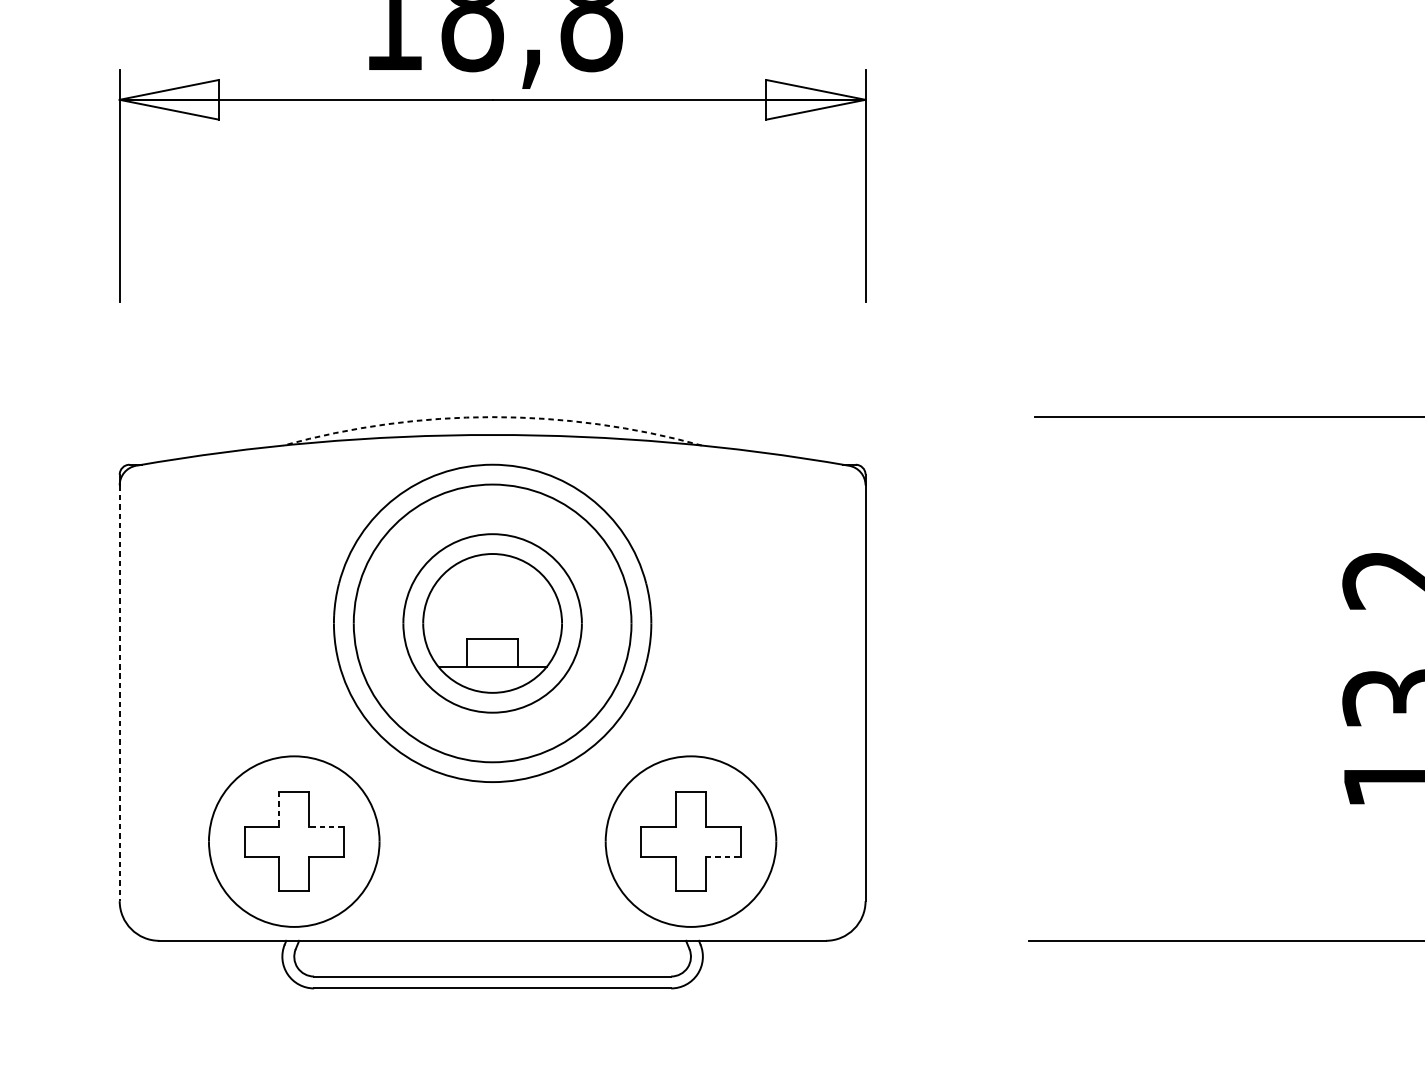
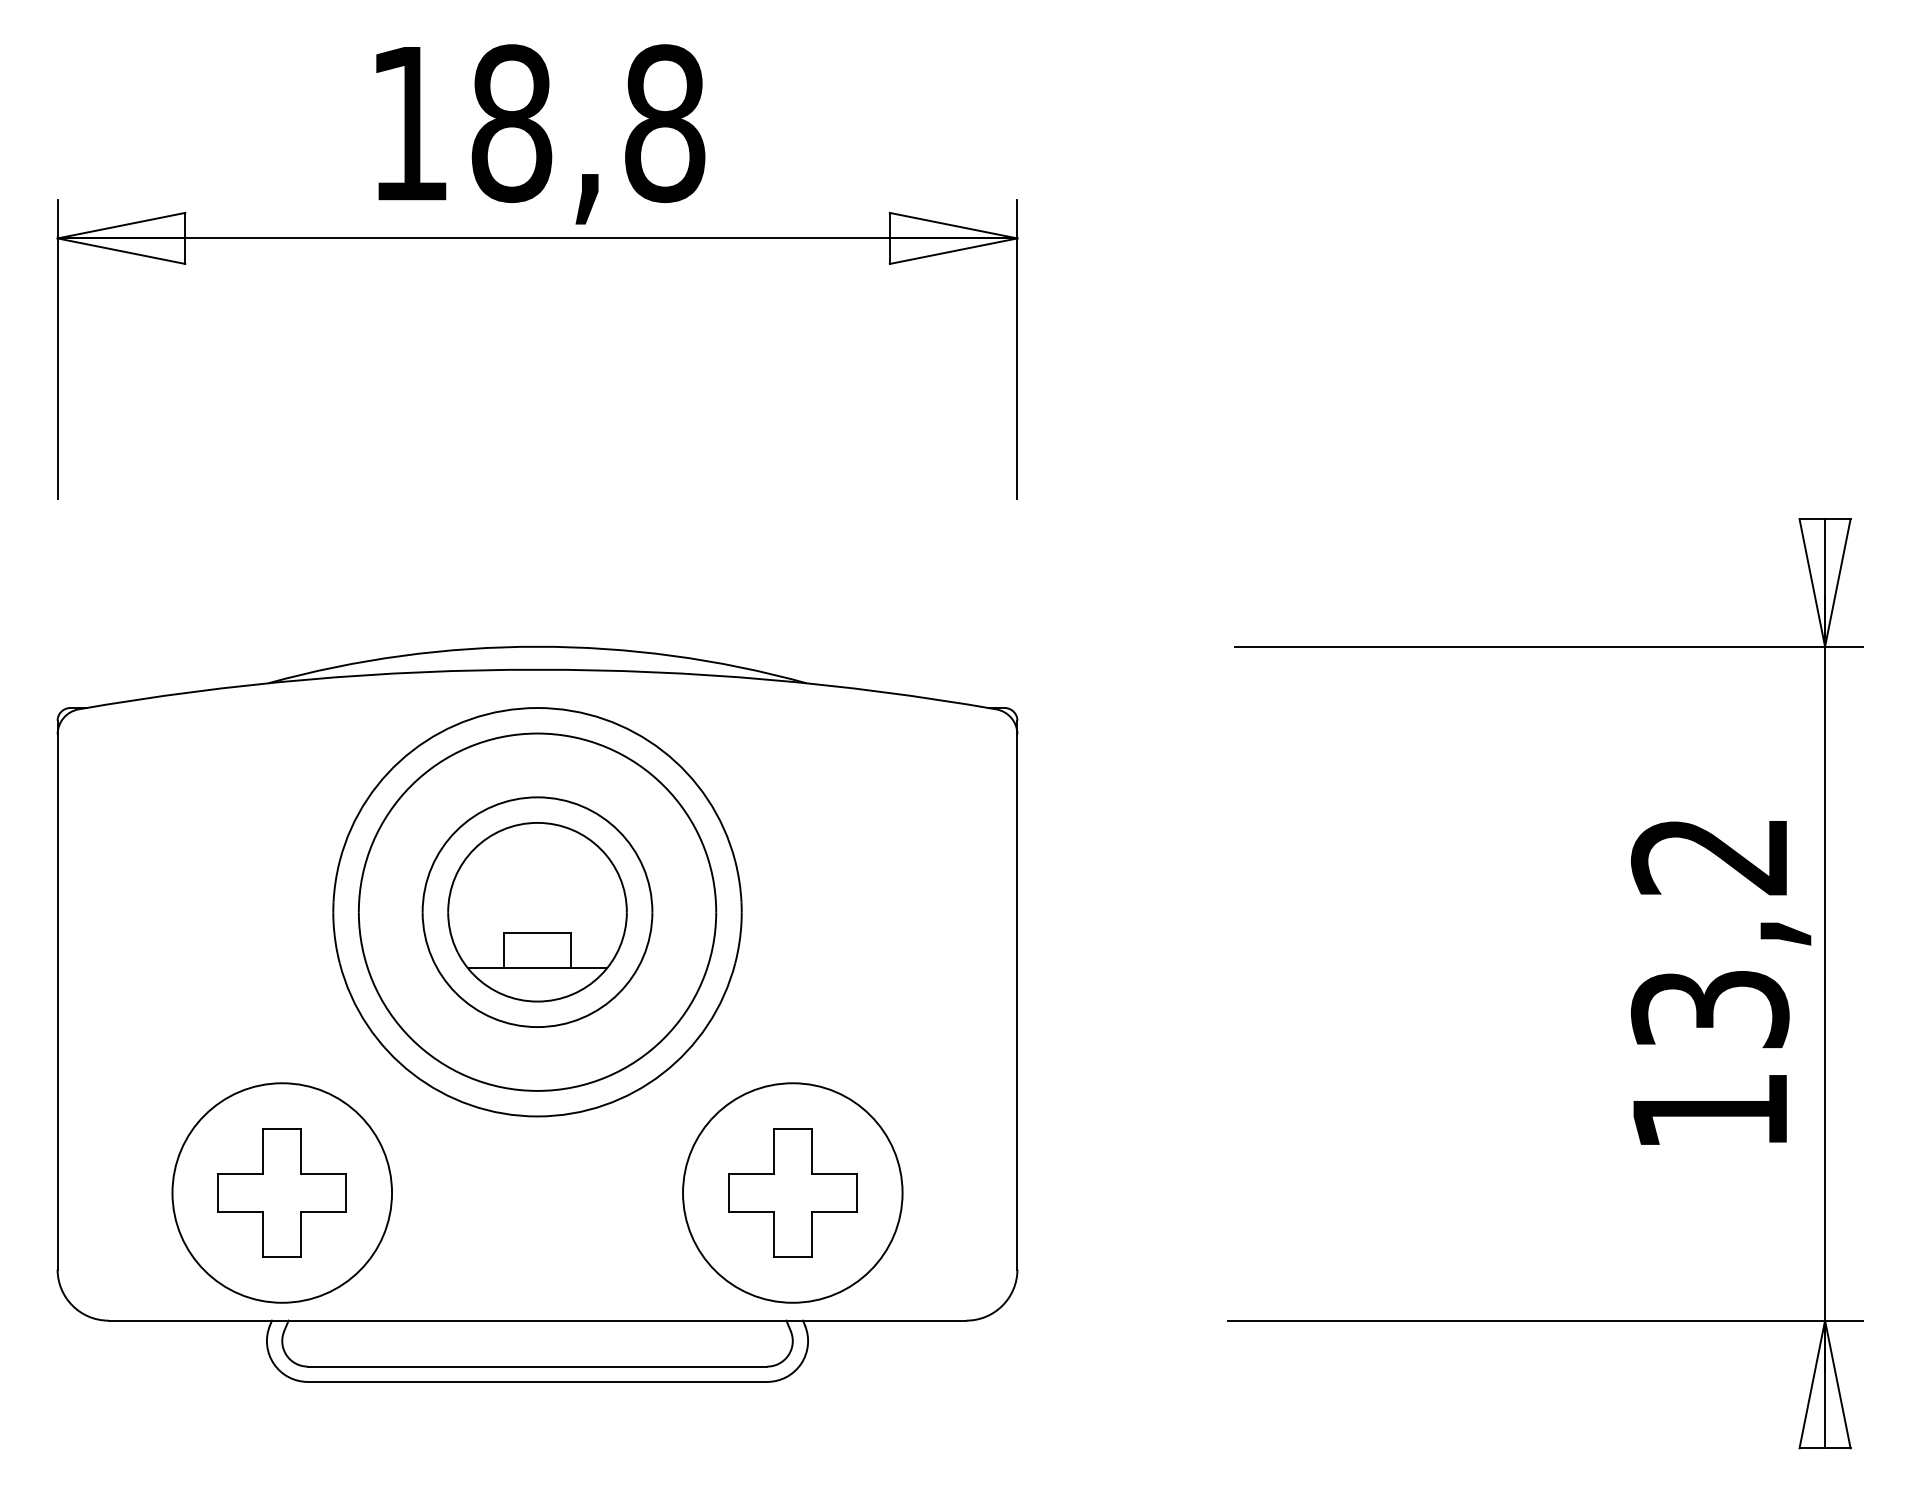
arc: (492, 416) -> (537, 646), dashed -> solid
line: (119, 693) -> (57, 1002), dashed -> solid
line: (279, 810) -> (263, 1152), dashed -> solid
line: (326, 826) -> (323, 1173), dashed -> solid
line: (723, 856) -> (834, 1212), dashed -> solid

